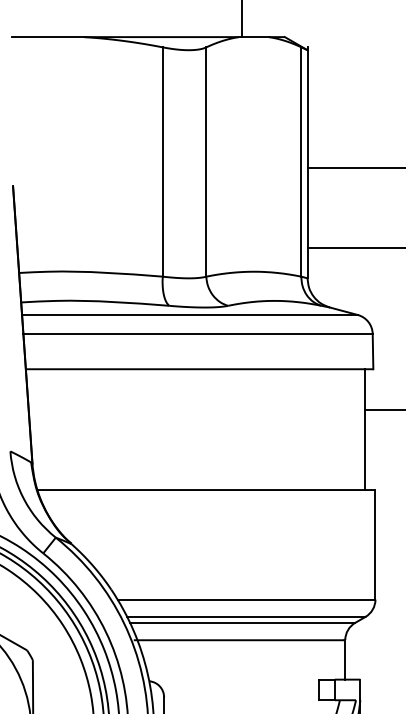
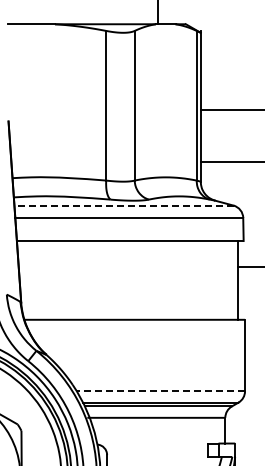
line: (189, 314) -> (123, 205), solid -> dashed
line: (245, 599) -> (160, 391), solid -> dashed

